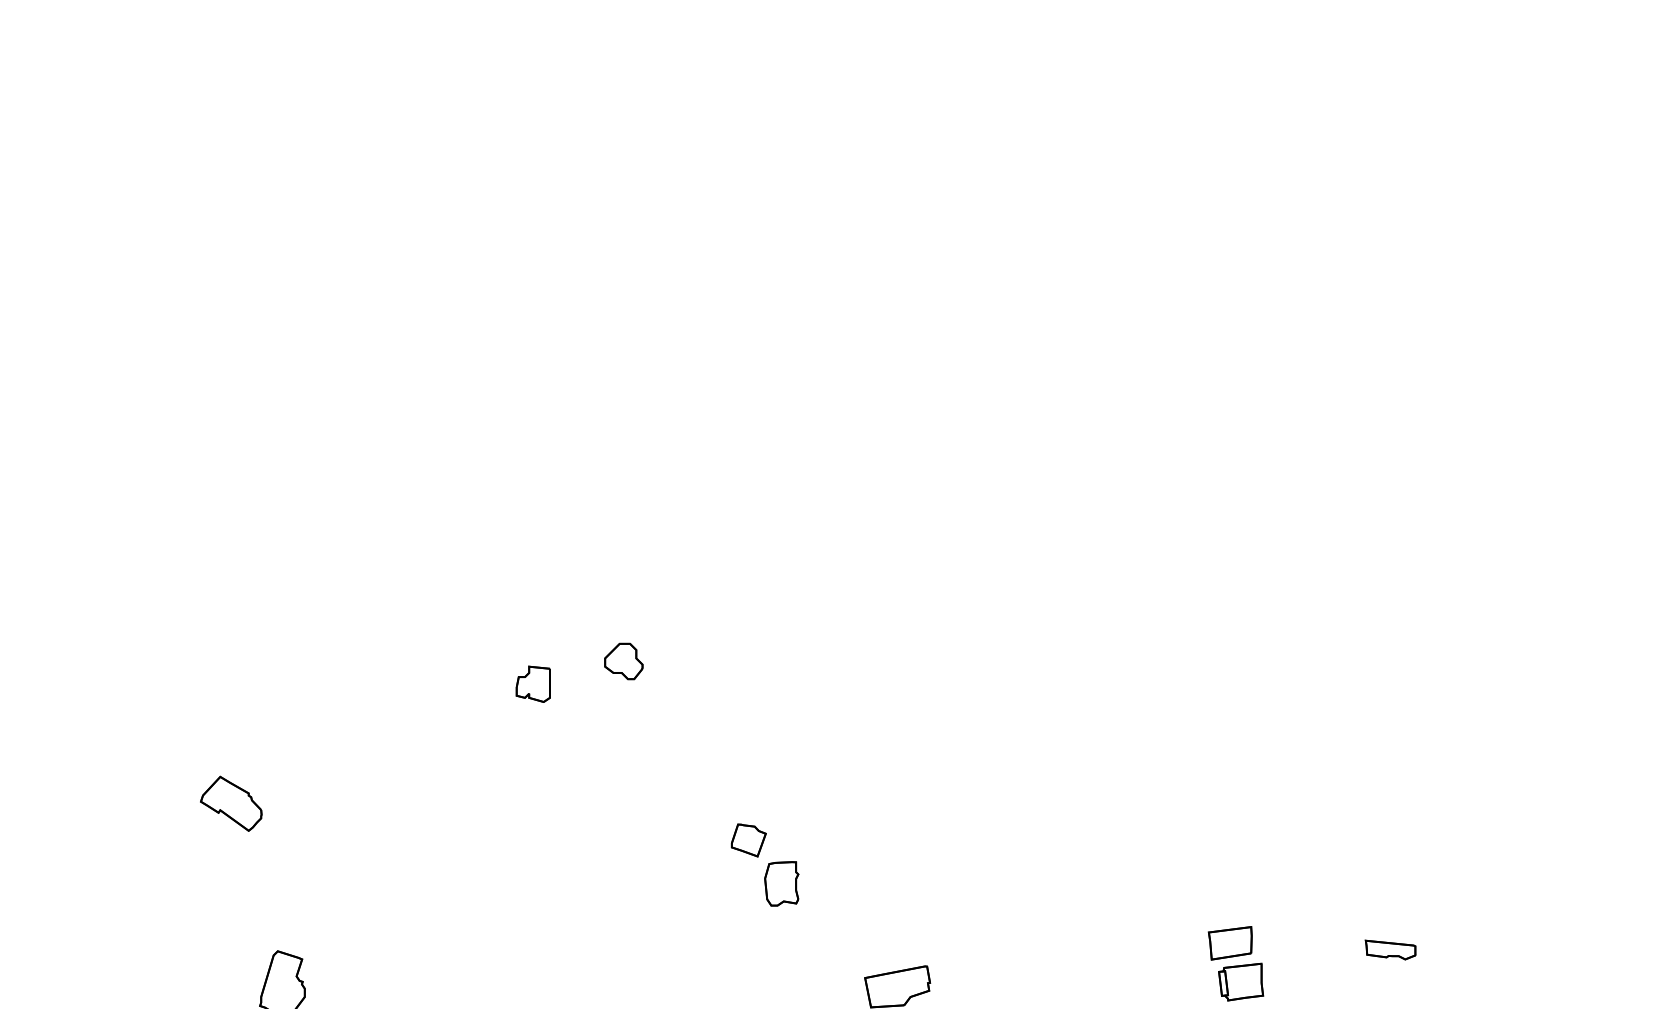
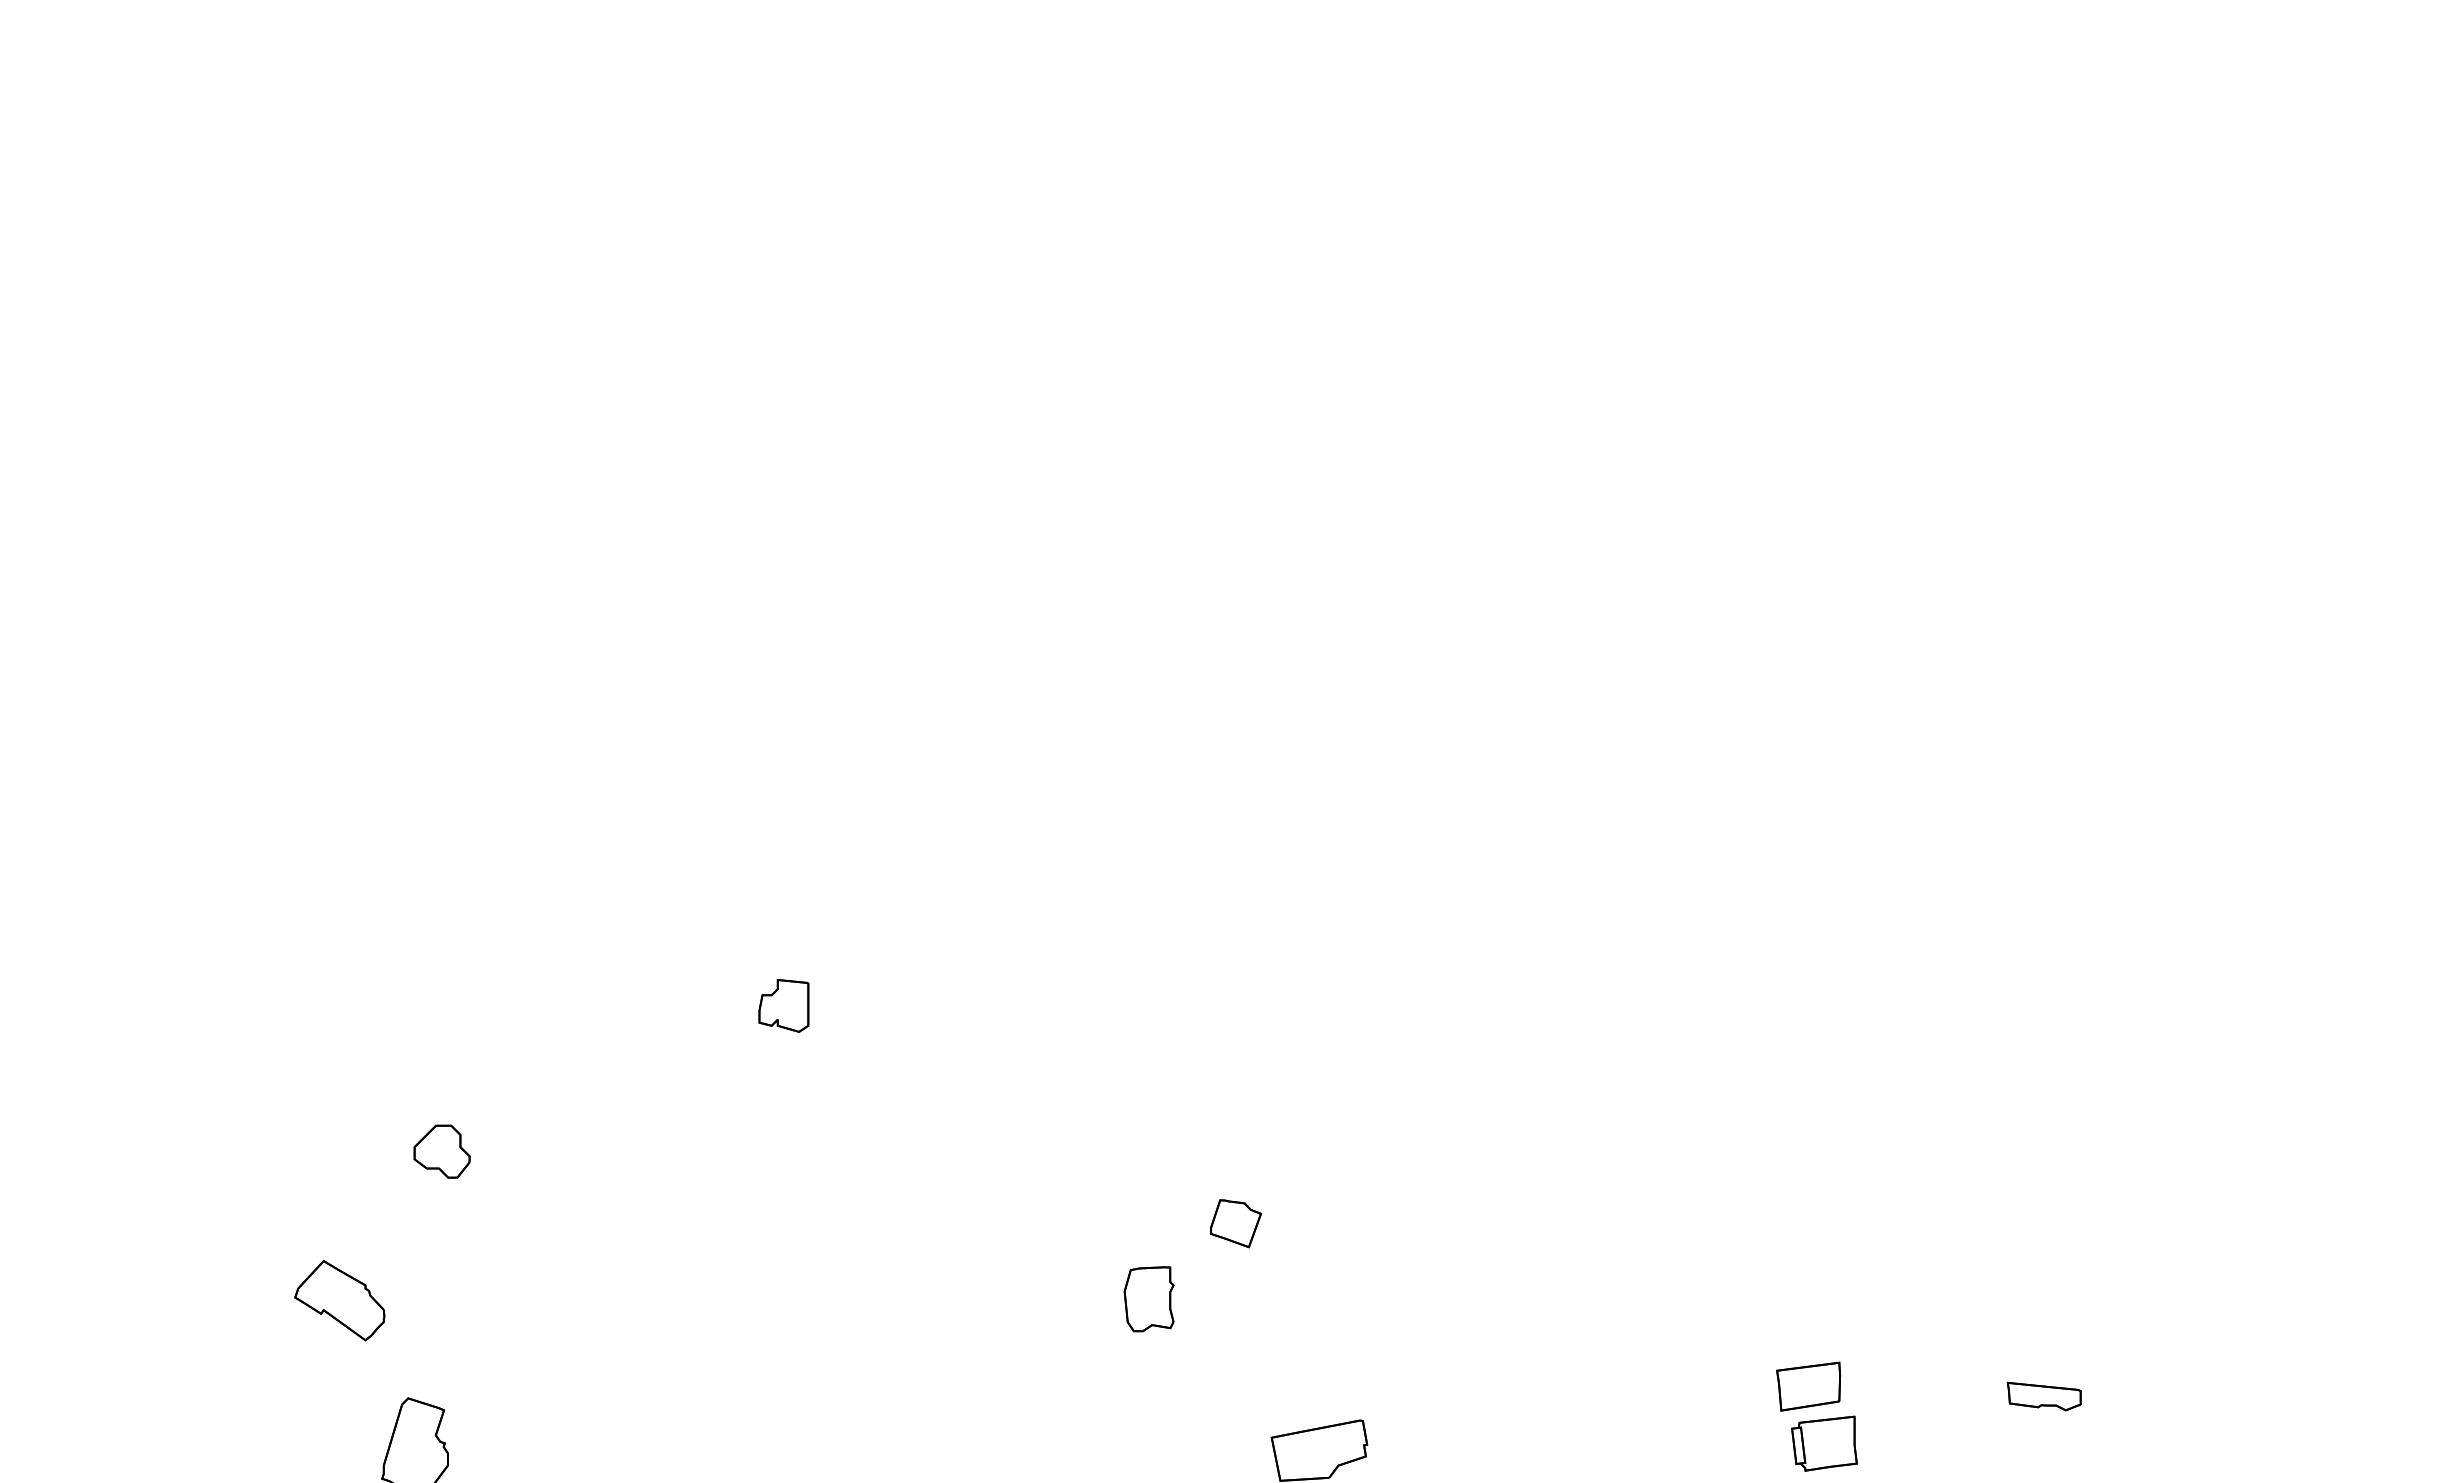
part: (623, 661) -> (441, 1151), moved
part: (231, 803) -> (340, 1300), moved
part: (748, 840) -> (1235, 1223), moved

